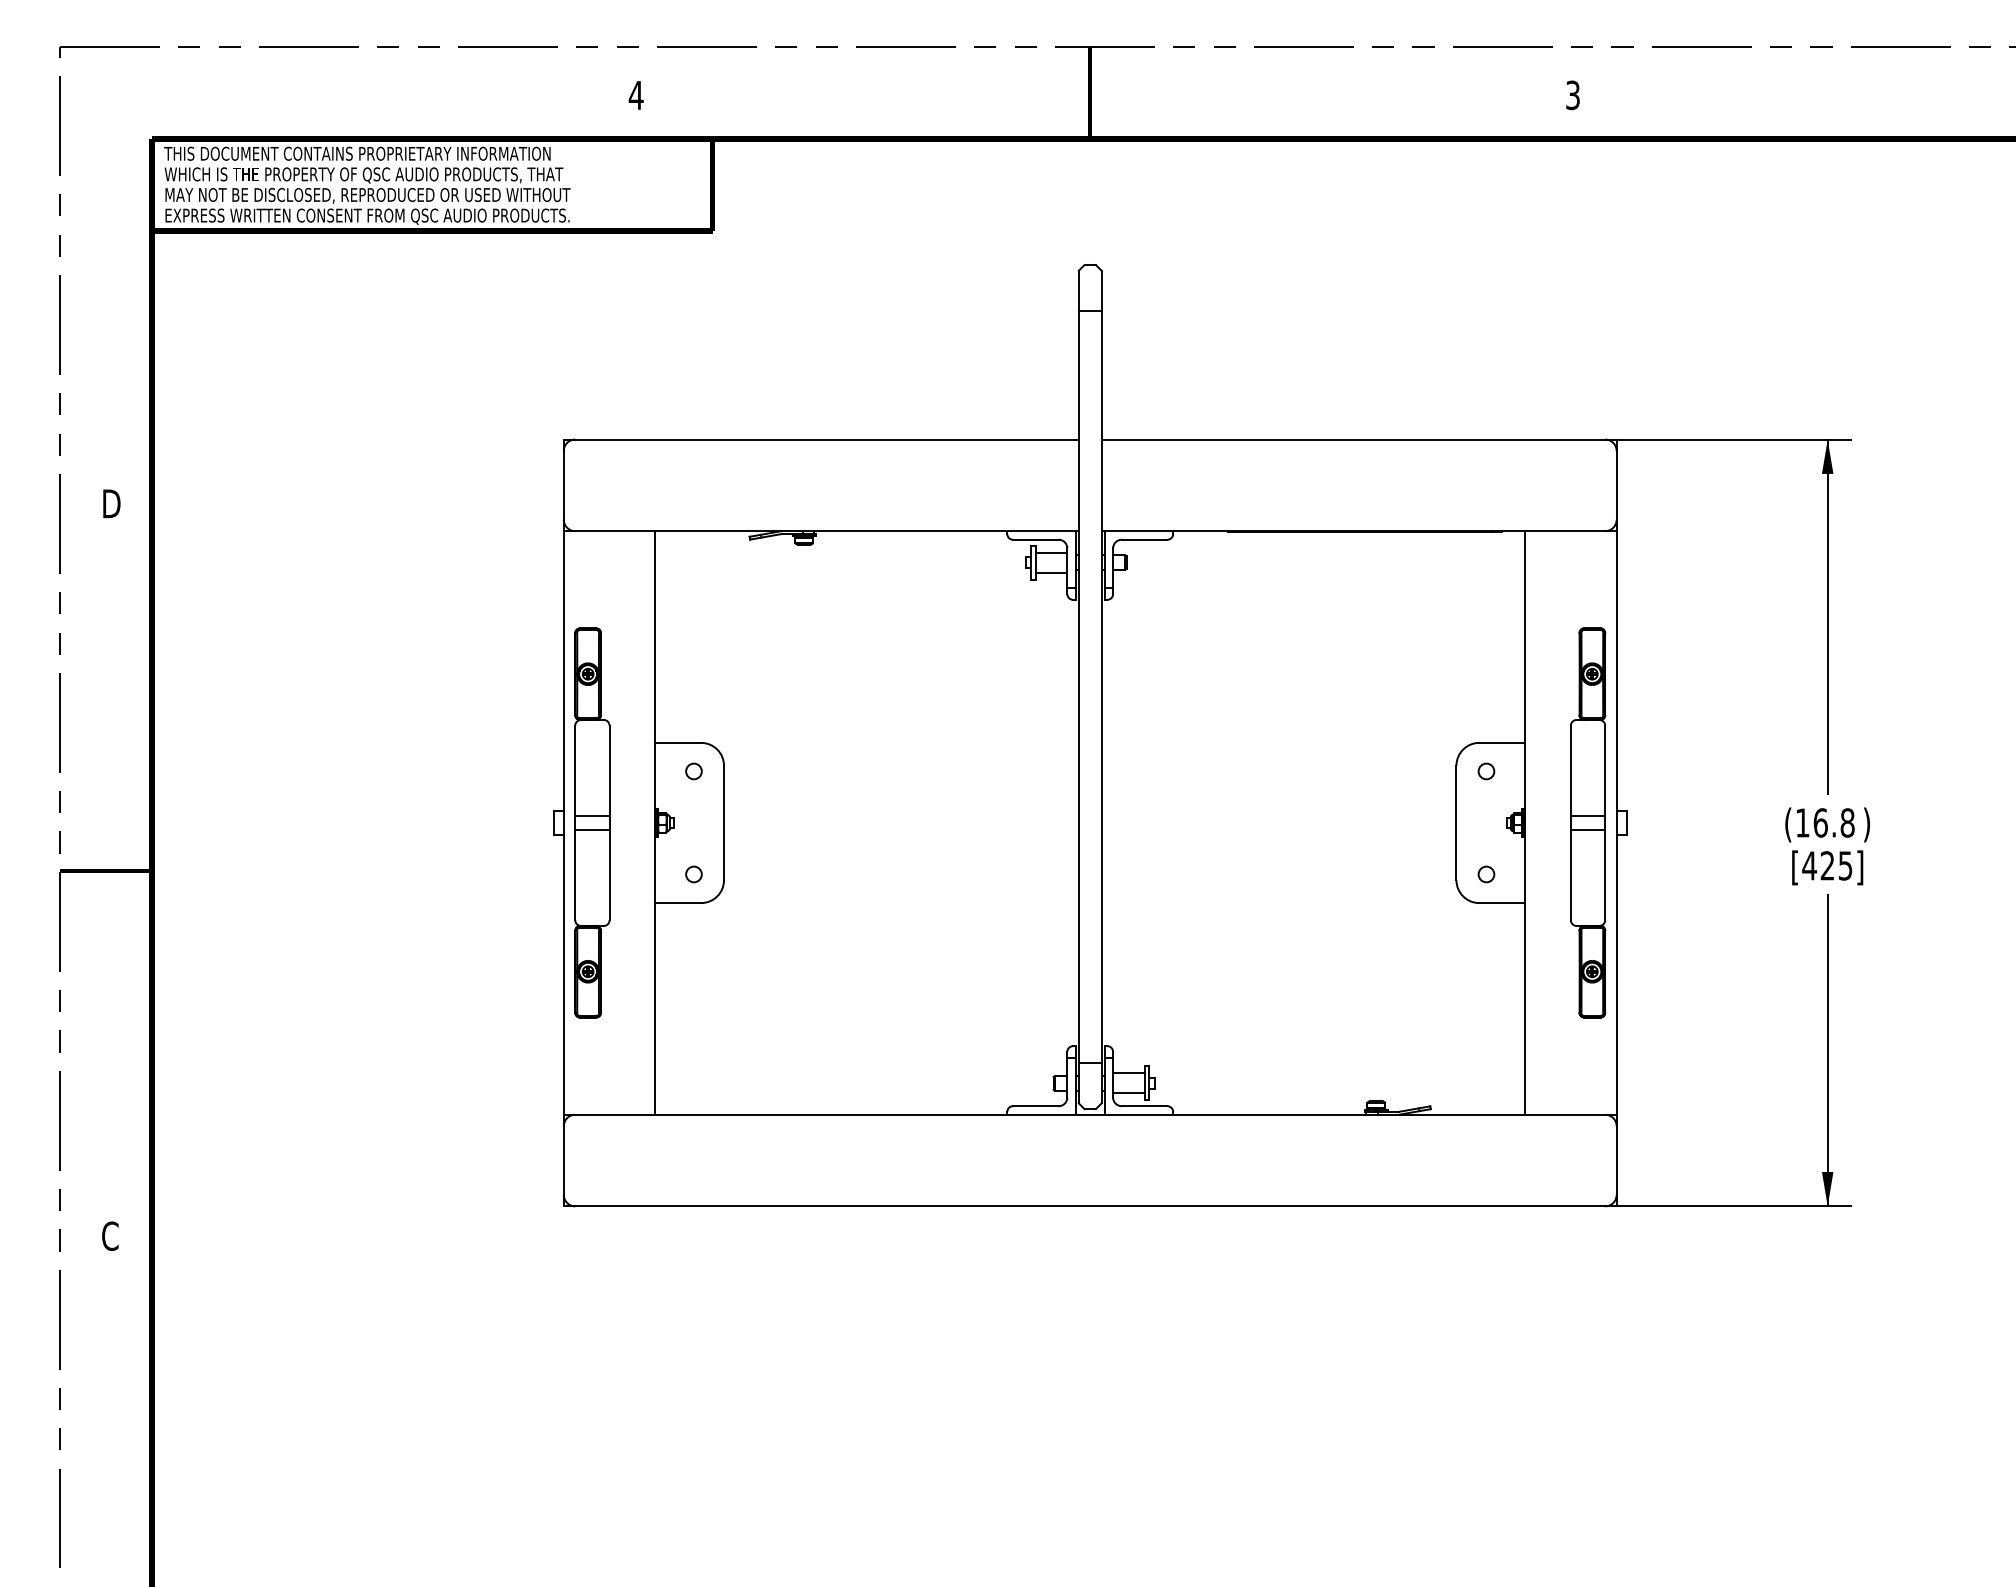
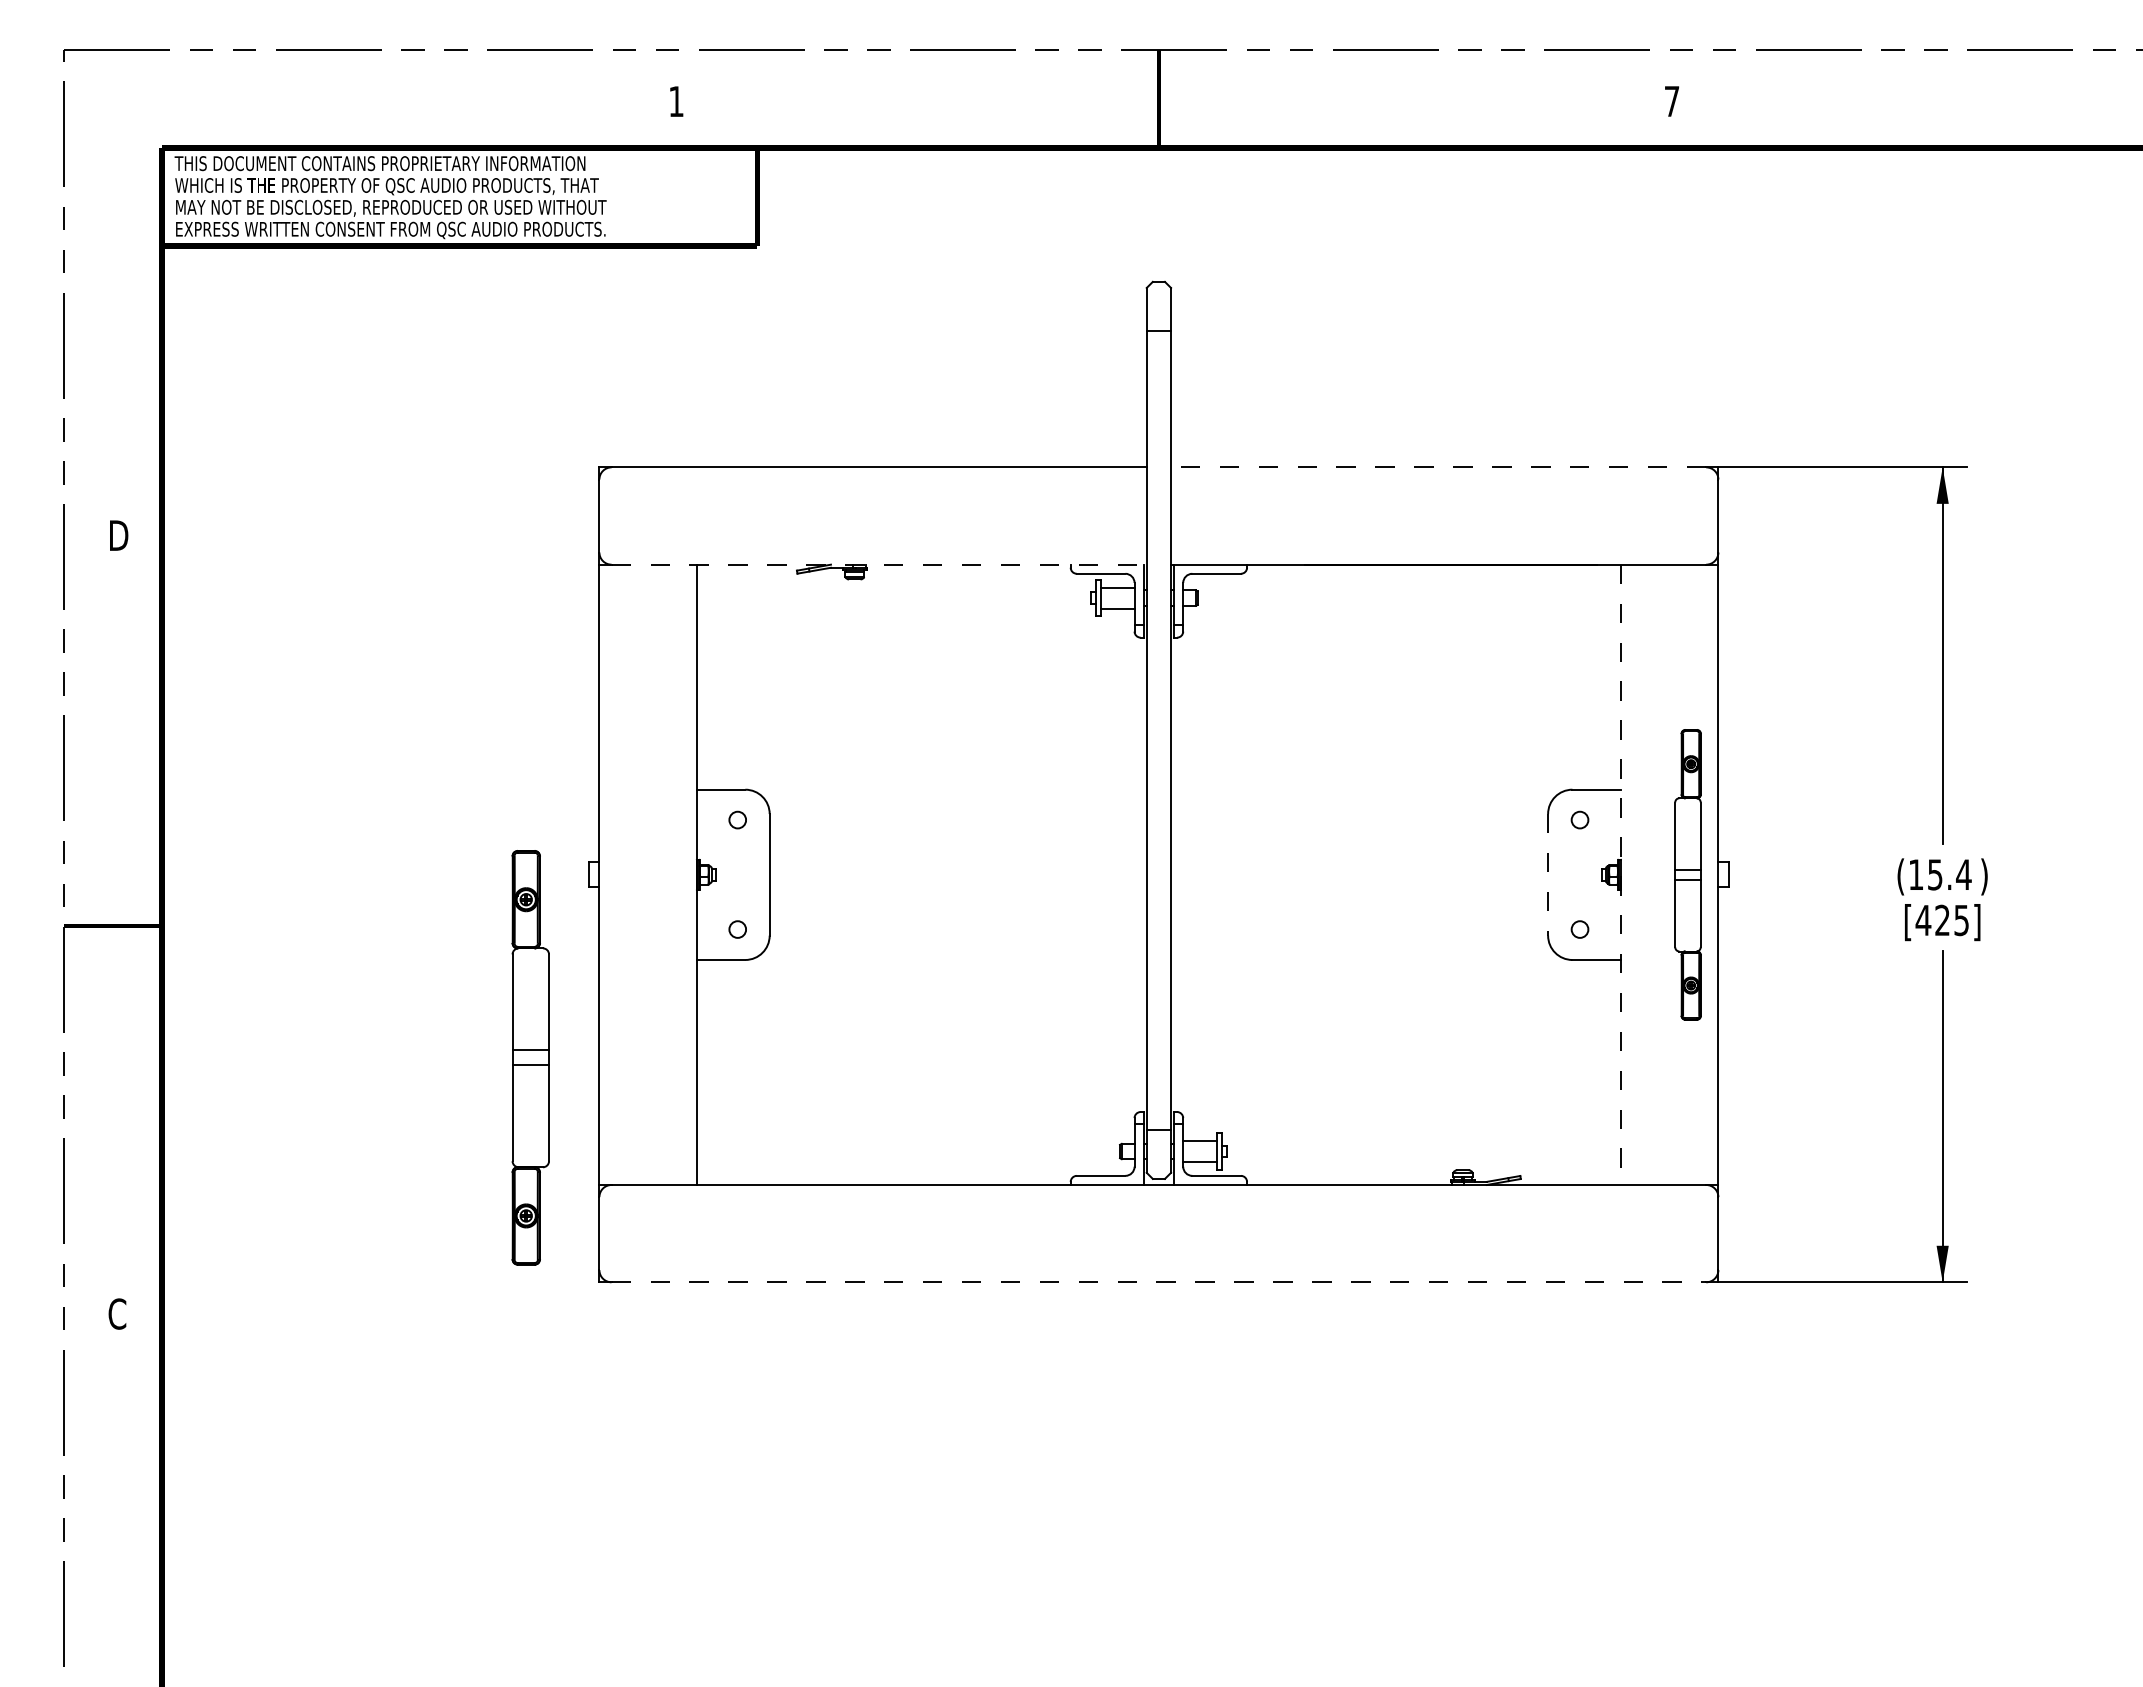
text: (636, 95) -> (676, 101), 4 -> 1
text: (1572, 95) -> (1671, 101), 3 -> 7
line: (1353, 439) -> (1438, 467), solid -> dashed
line: (827, 530) -> (879, 564), solid -> dashed
part: (592, 822) -> (530, 1057), moved
line: (1456, 822) -> (1548, 874), solid -> dashed
part: (1587, 822) -> (1687, 874), size x0.7
text: (1834, 822) -> (1949, 874), (16.8 -> (15.4
line: (1525, 823) -> (1621, 875), solid -> dashed
line: (1090, 1206) -> (1159, 1282), solid -> dashed

